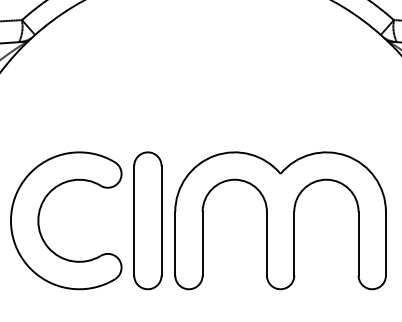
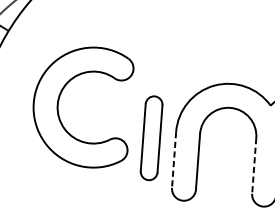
part: (39, 220) -> (58, 104), moved
part: (147, 220) -> (151, 137), size x0.7
line: (175, 243) -> (174, 159), solid -> dashed
line: (266, 243) -> (253, 165), solid -> dashed

